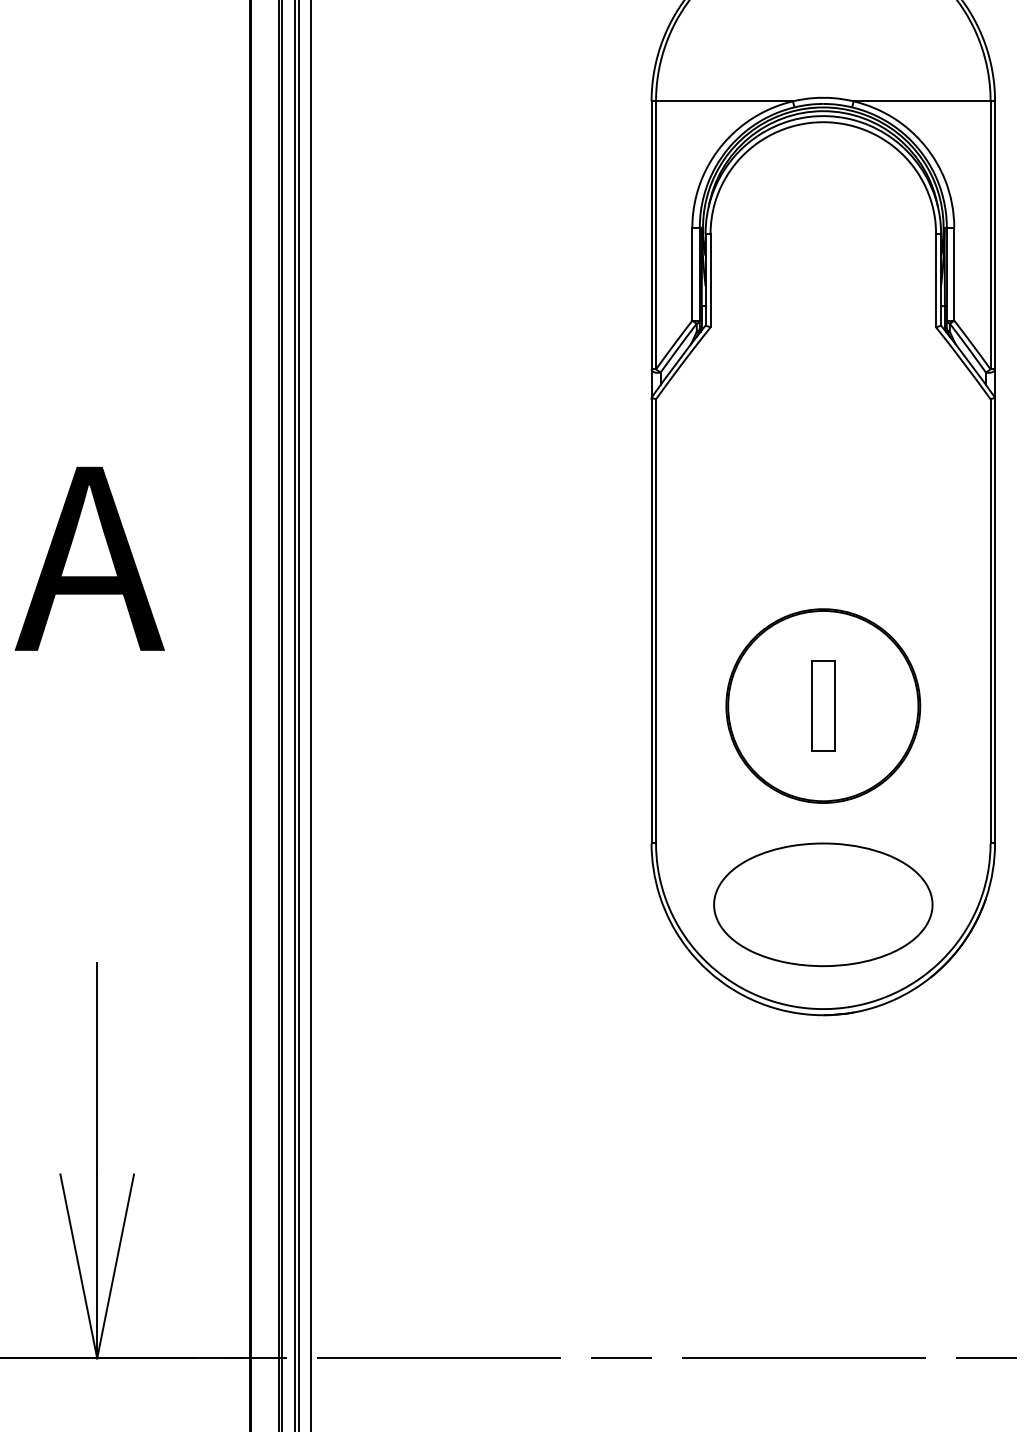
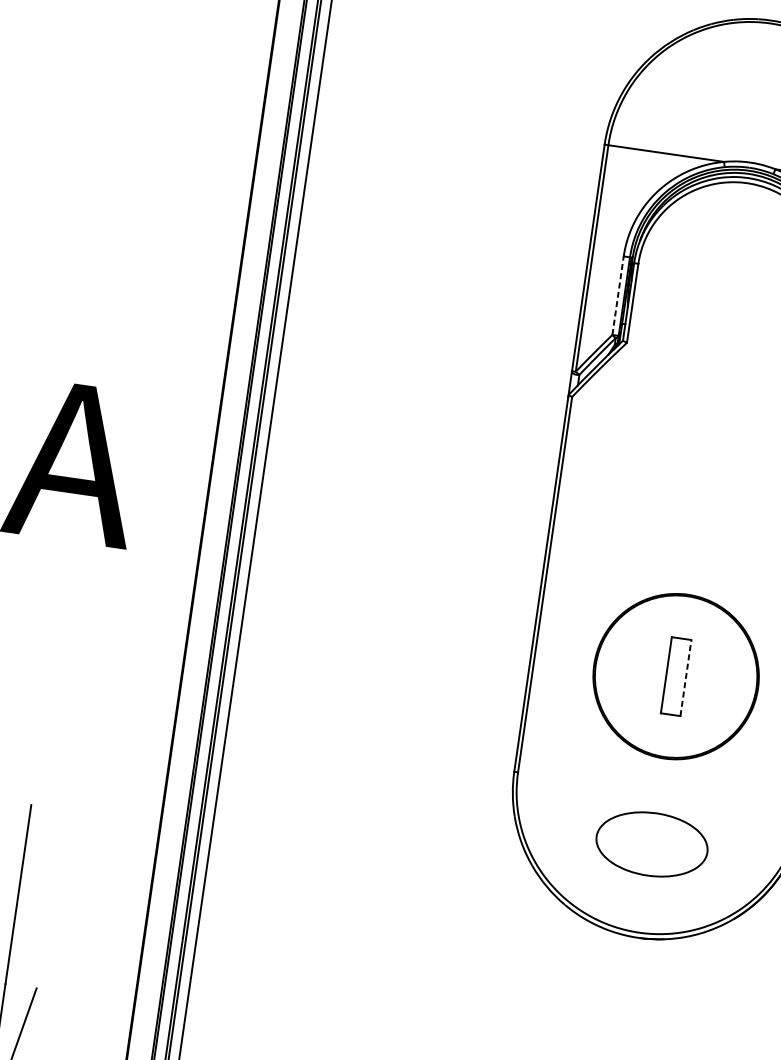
line: (692, 273) -> (618, 295), solid -> dashed
line: (834, 705) -> (685, 677), solid -> dashed
part: (823, 904) -> (652, 844), size x0.6

